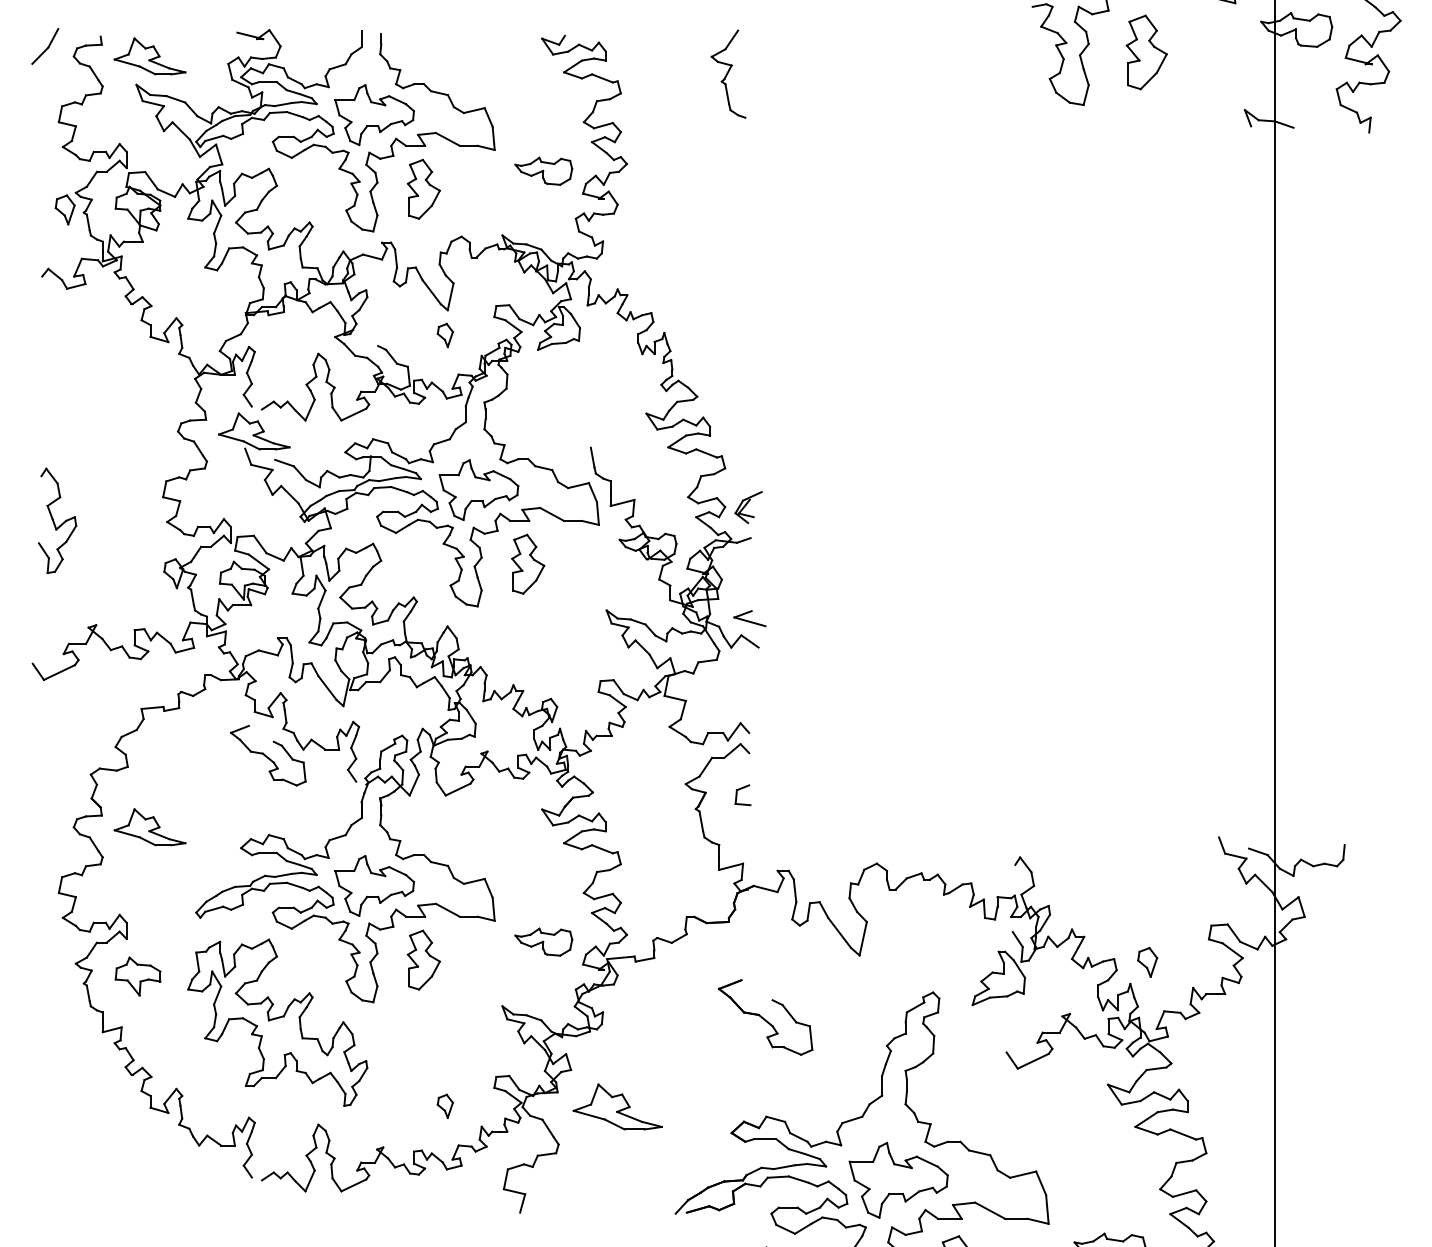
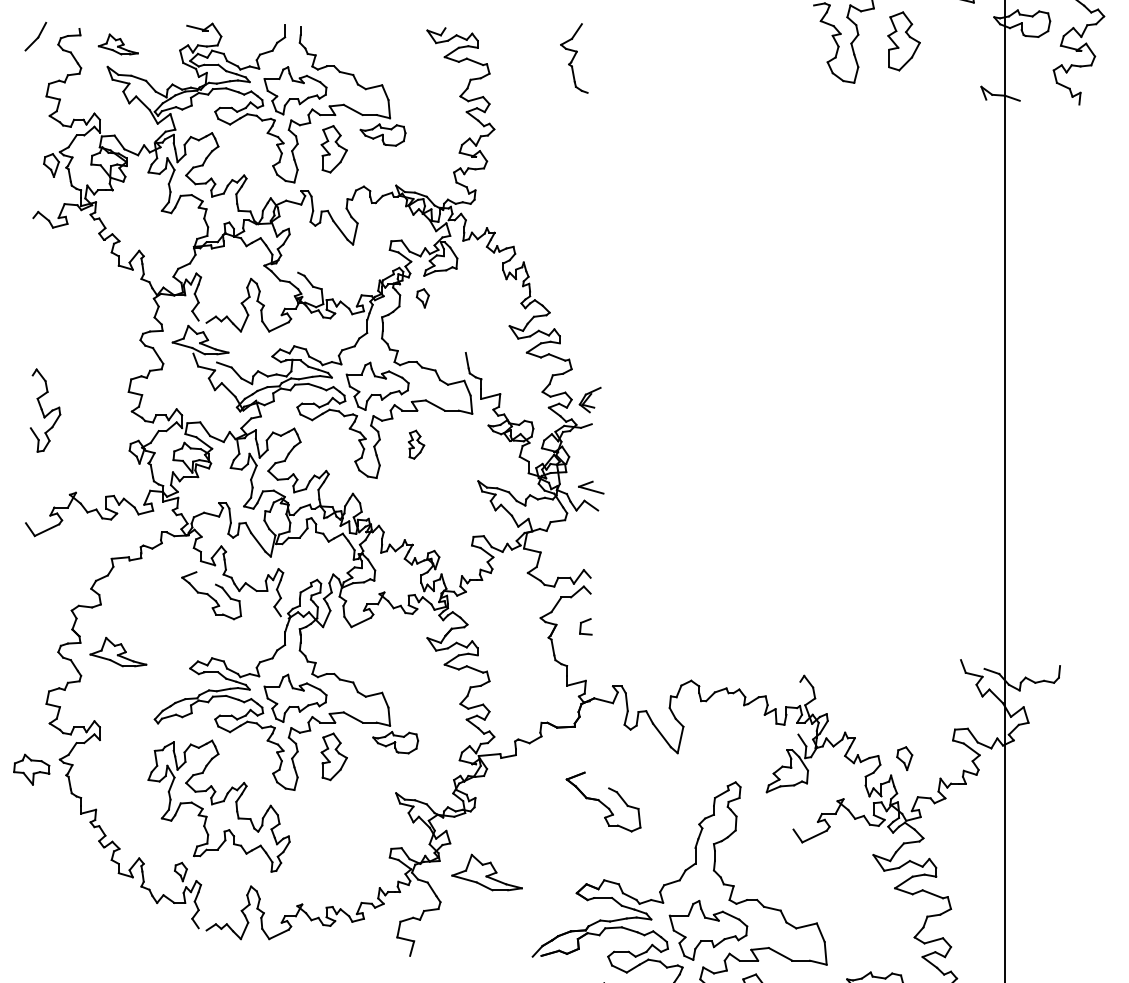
part: (149, 56) -> (117, 44), size x0.7
part: (543, 170) -> (382, 134), moved
part: (444, 335) -> (422, 298), moved
part: (528, 563) -> (416, 444), size x0.6
part: (543, 941) -> (395, 742), moved
part: (137, 976) -> (31, 769), moved
part: (444, 1105) -> (180, 871), moved

